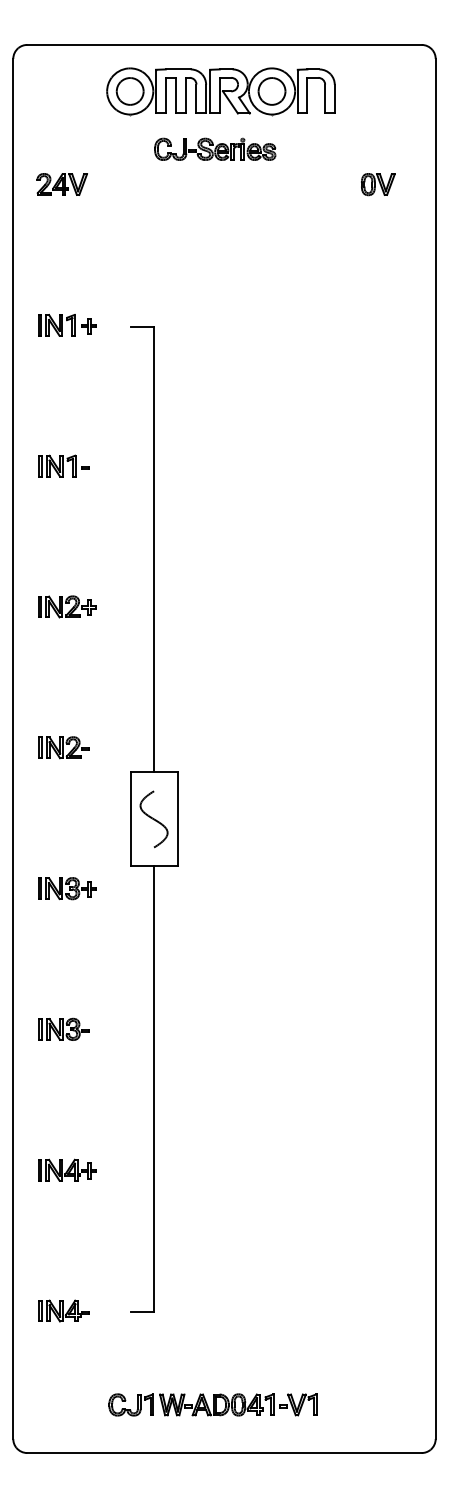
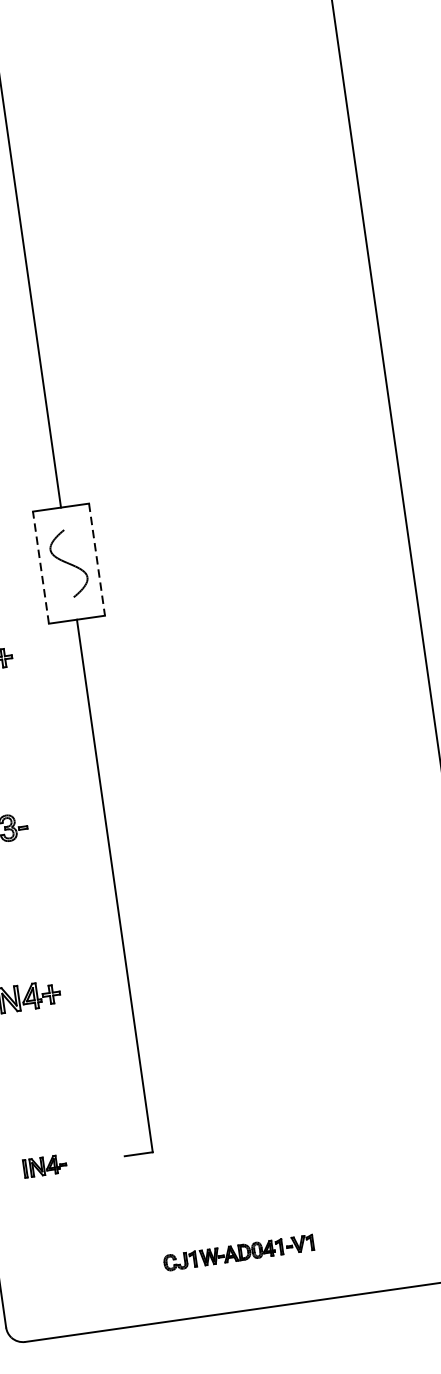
line: (130, 819) -> (40, 567), solid -> dashed
line: (177, 819) -> (96, 559), solid -> dashed
part: (63, 1310) -> (44, 1165), size x0.7
part: (212, 1404) -> (238, 1252), size x0.6

